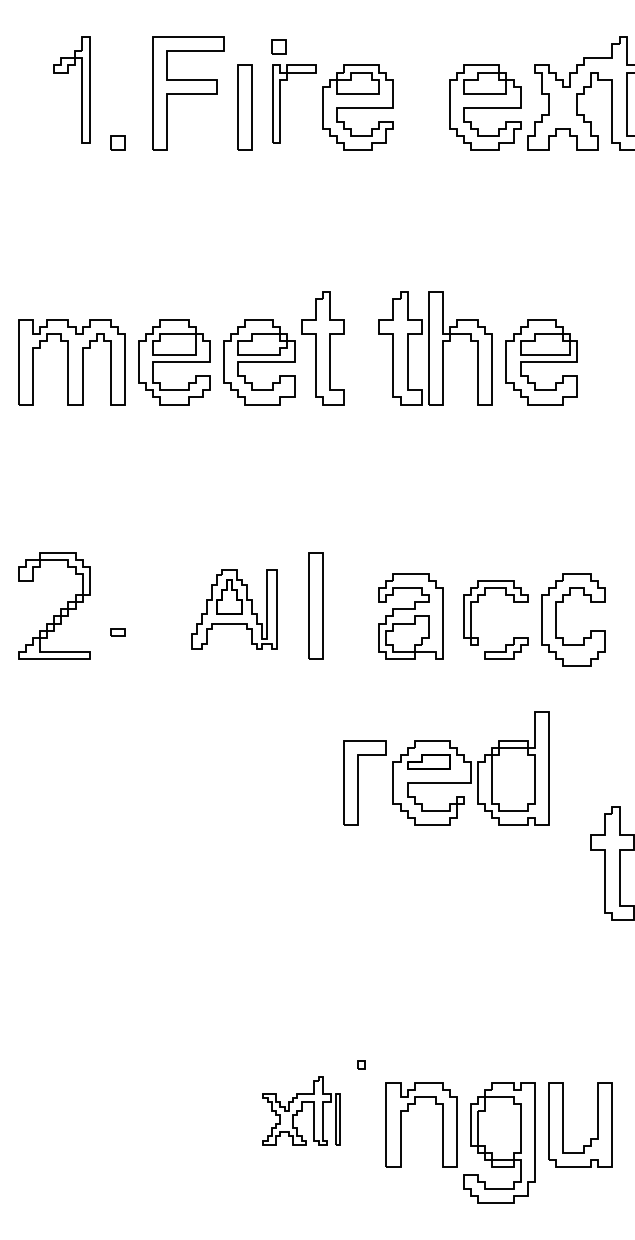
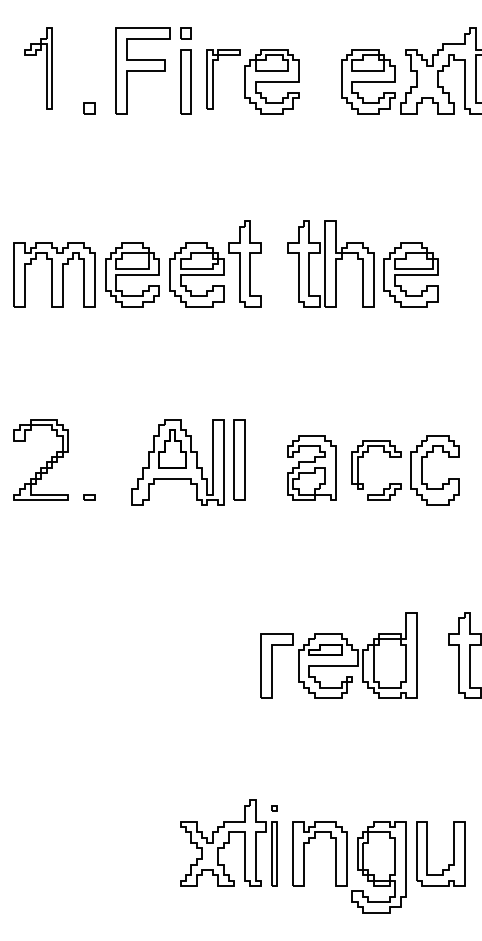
part: (278, 46) -> (185, 33), moved
part: (82, 90) -> (46, 68), moved
part: (233, 609) -> (177, 462), size x1.43
part: (117, 633) -> (89, 497), moved
part: (445, 768) -> (338, 655), moved
part: (301, 1110) -> (228, 842), size x1.67

